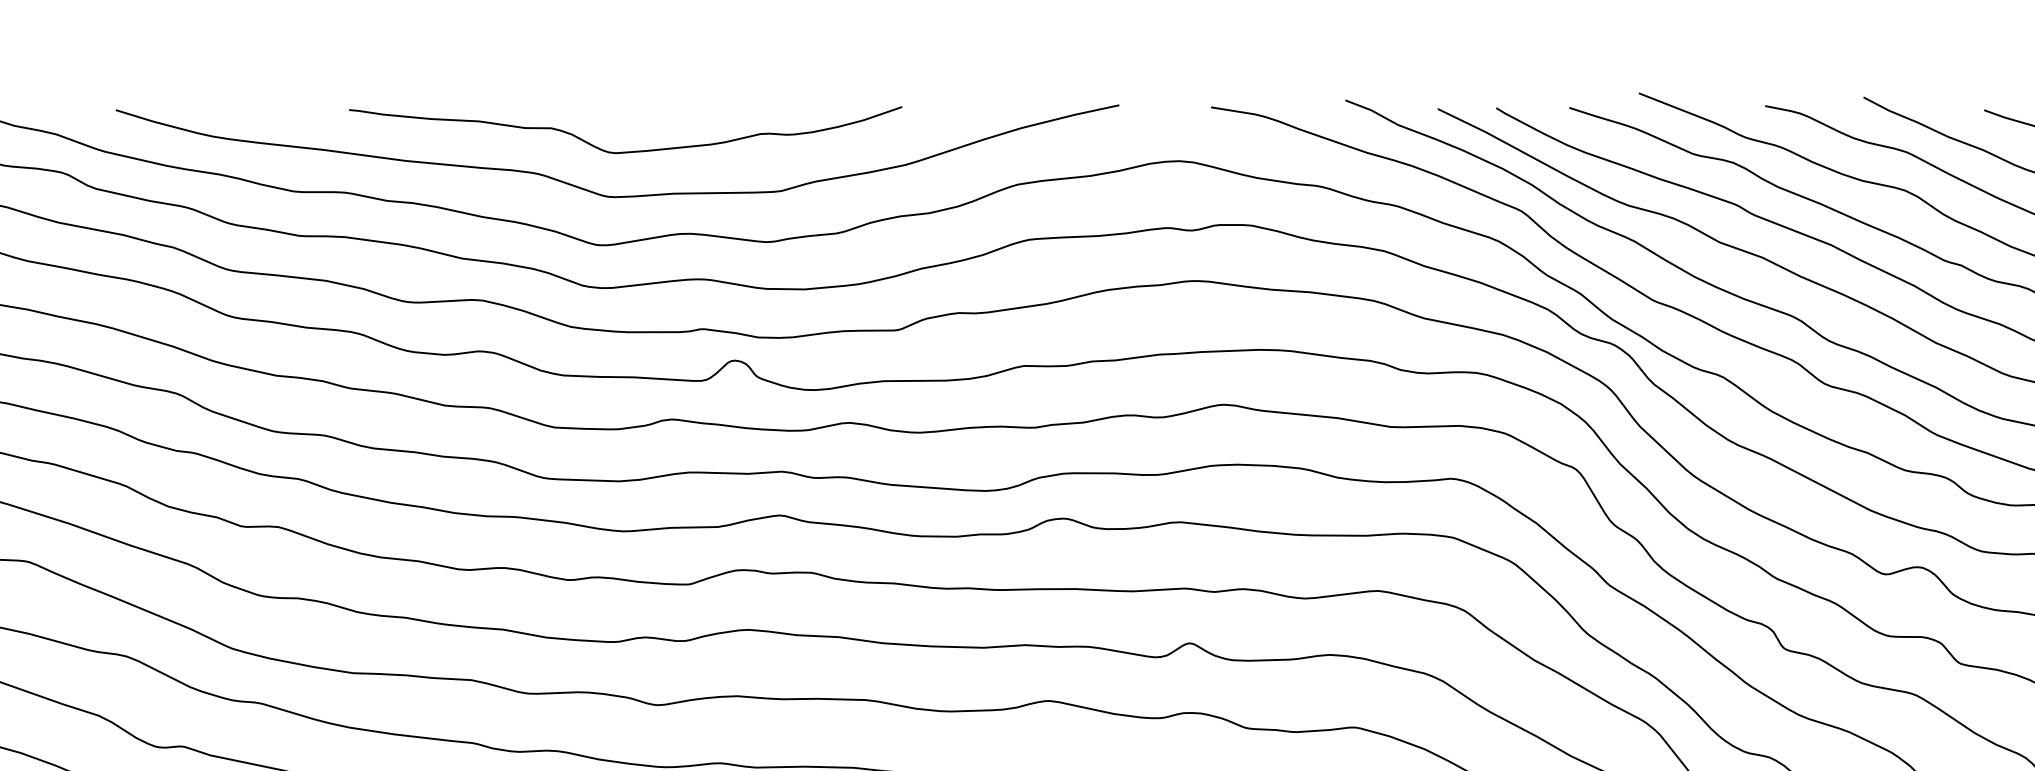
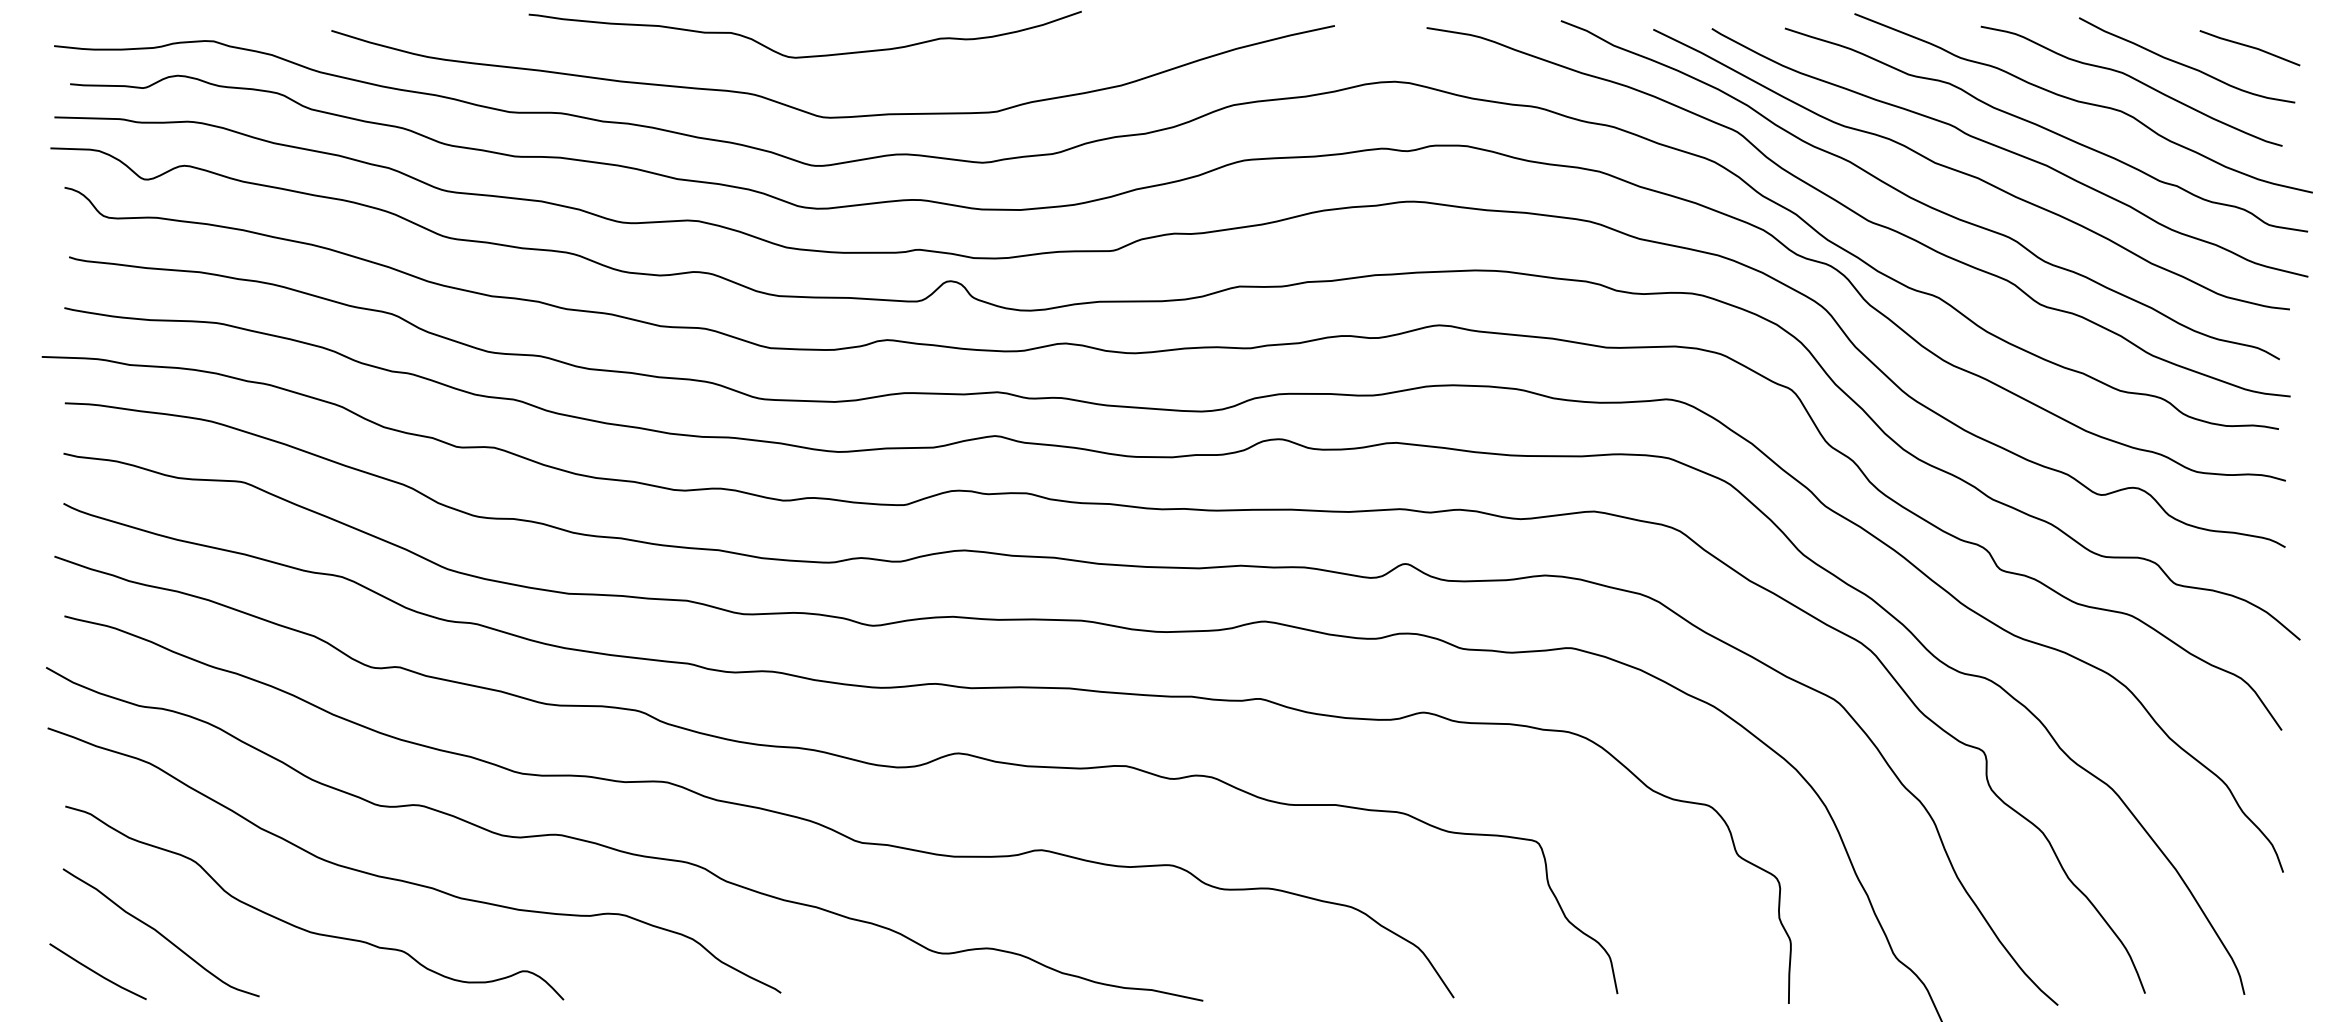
curve: (629, 150) -> (809, 55), moved

